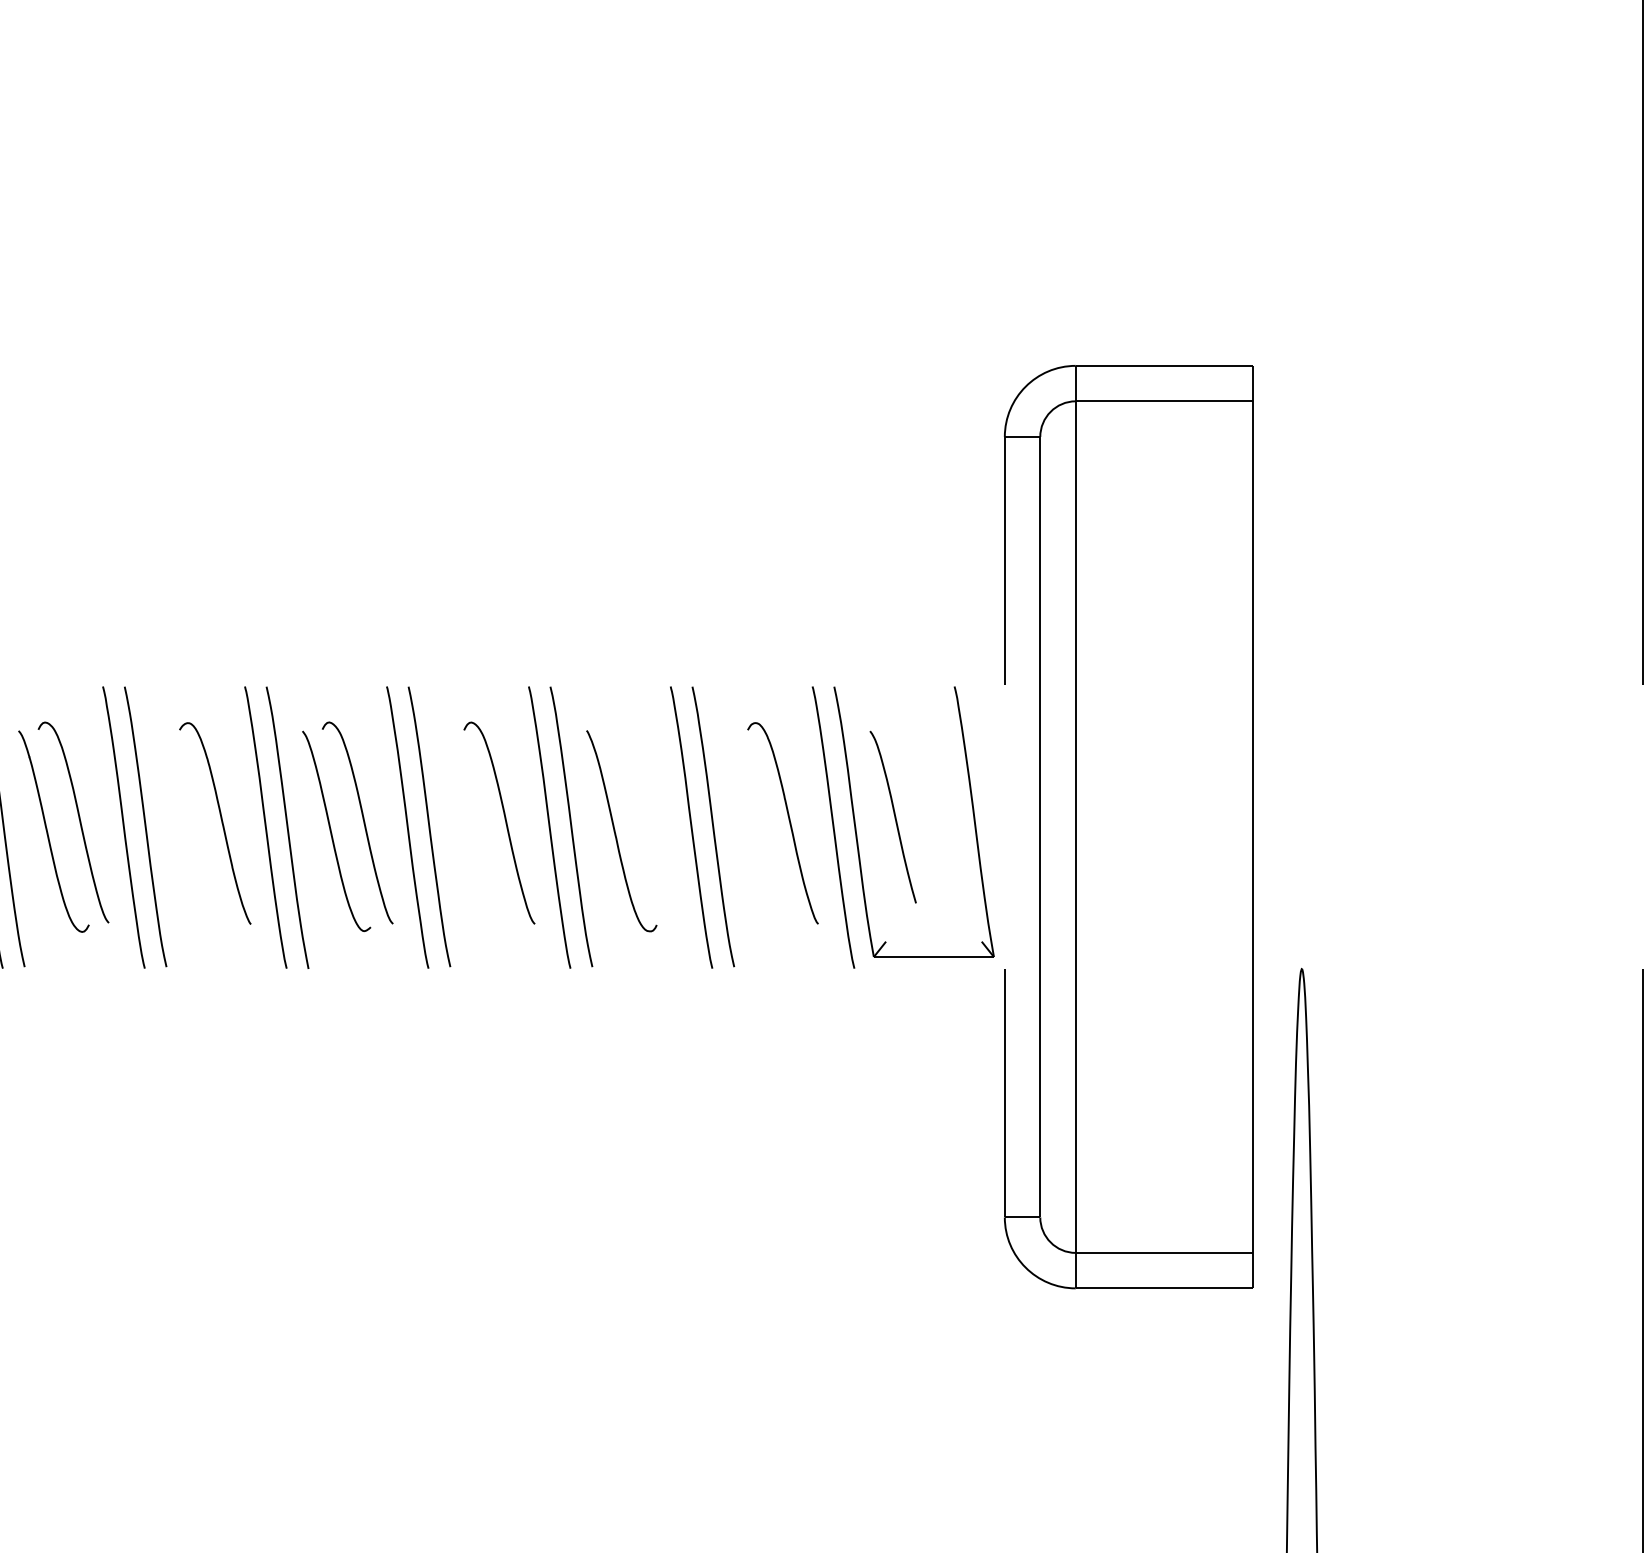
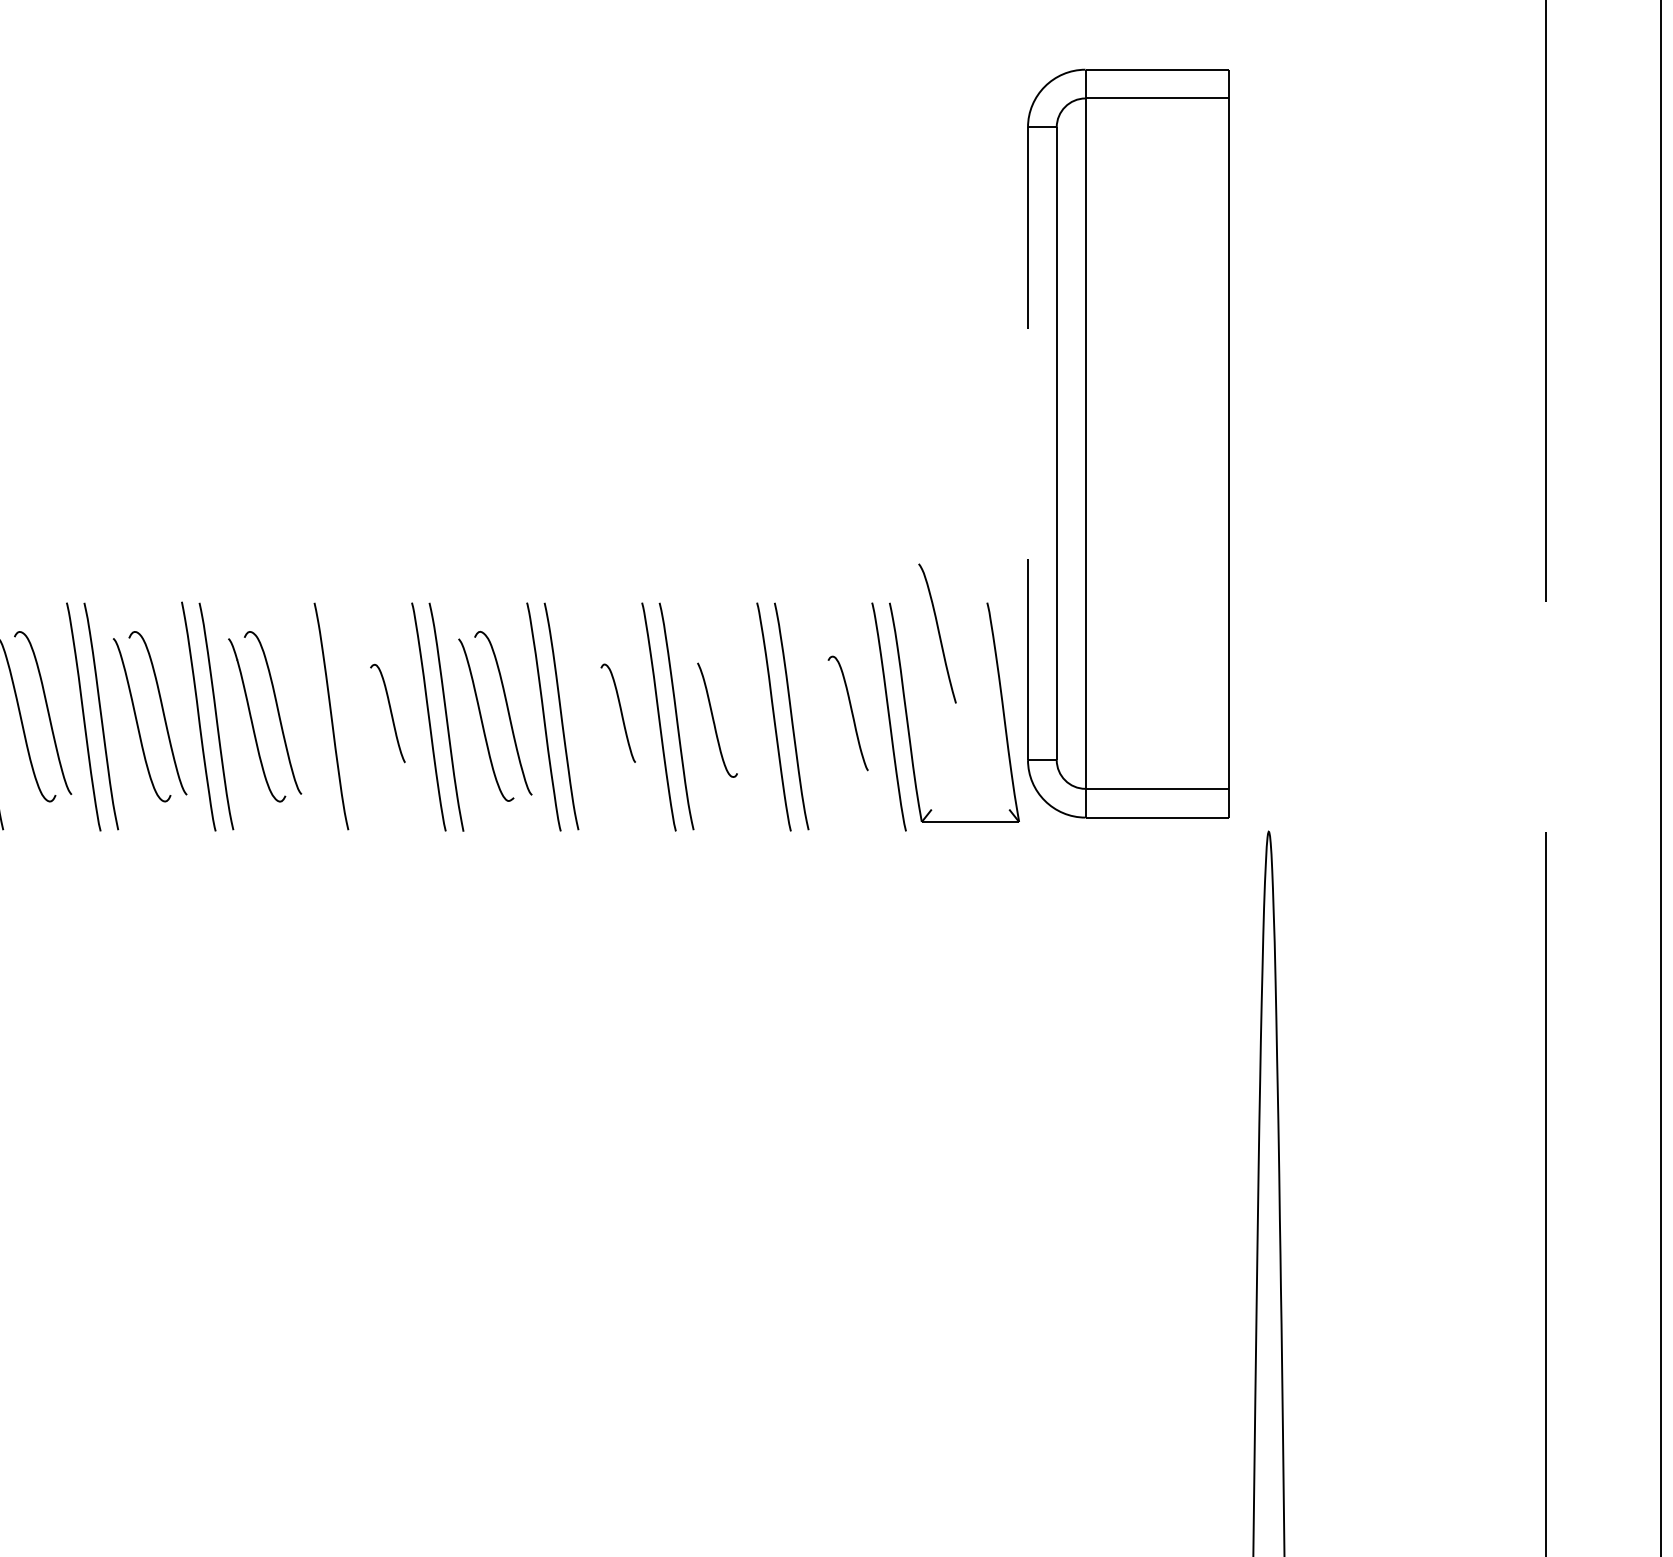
part: (893, 817) -> (937, 633), moved
part: (214, 823) -> (387, 713), size x0.6
part: (499, 823) -> (618, 713), size x0.6
part: (783, 823) -> (848, 713), size x0.7
part: (123, 826) -> (313, 716), removed
part: (1128, 826) -> (1128, 443), moved
part: (621, 831) -> (717, 720), size x0.7

